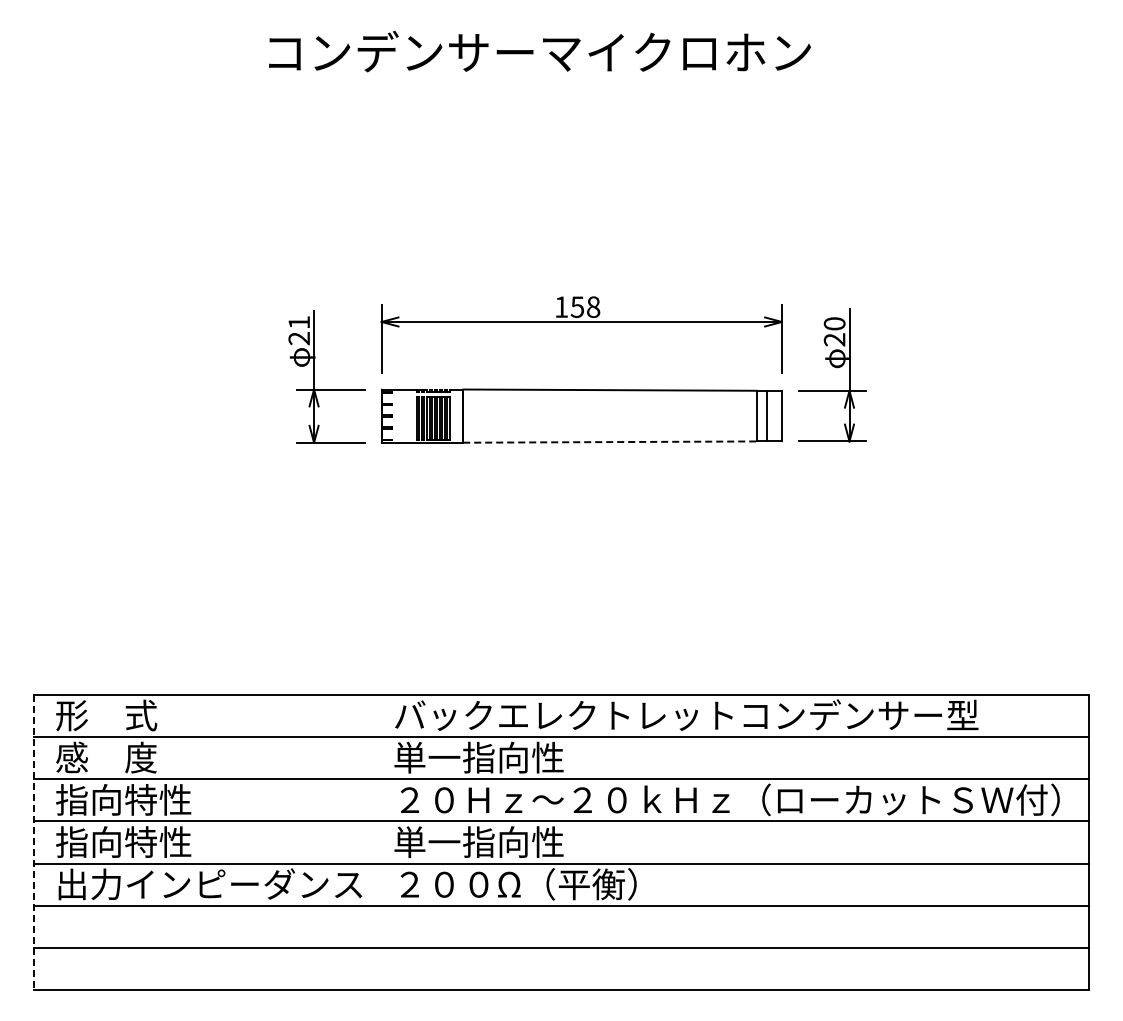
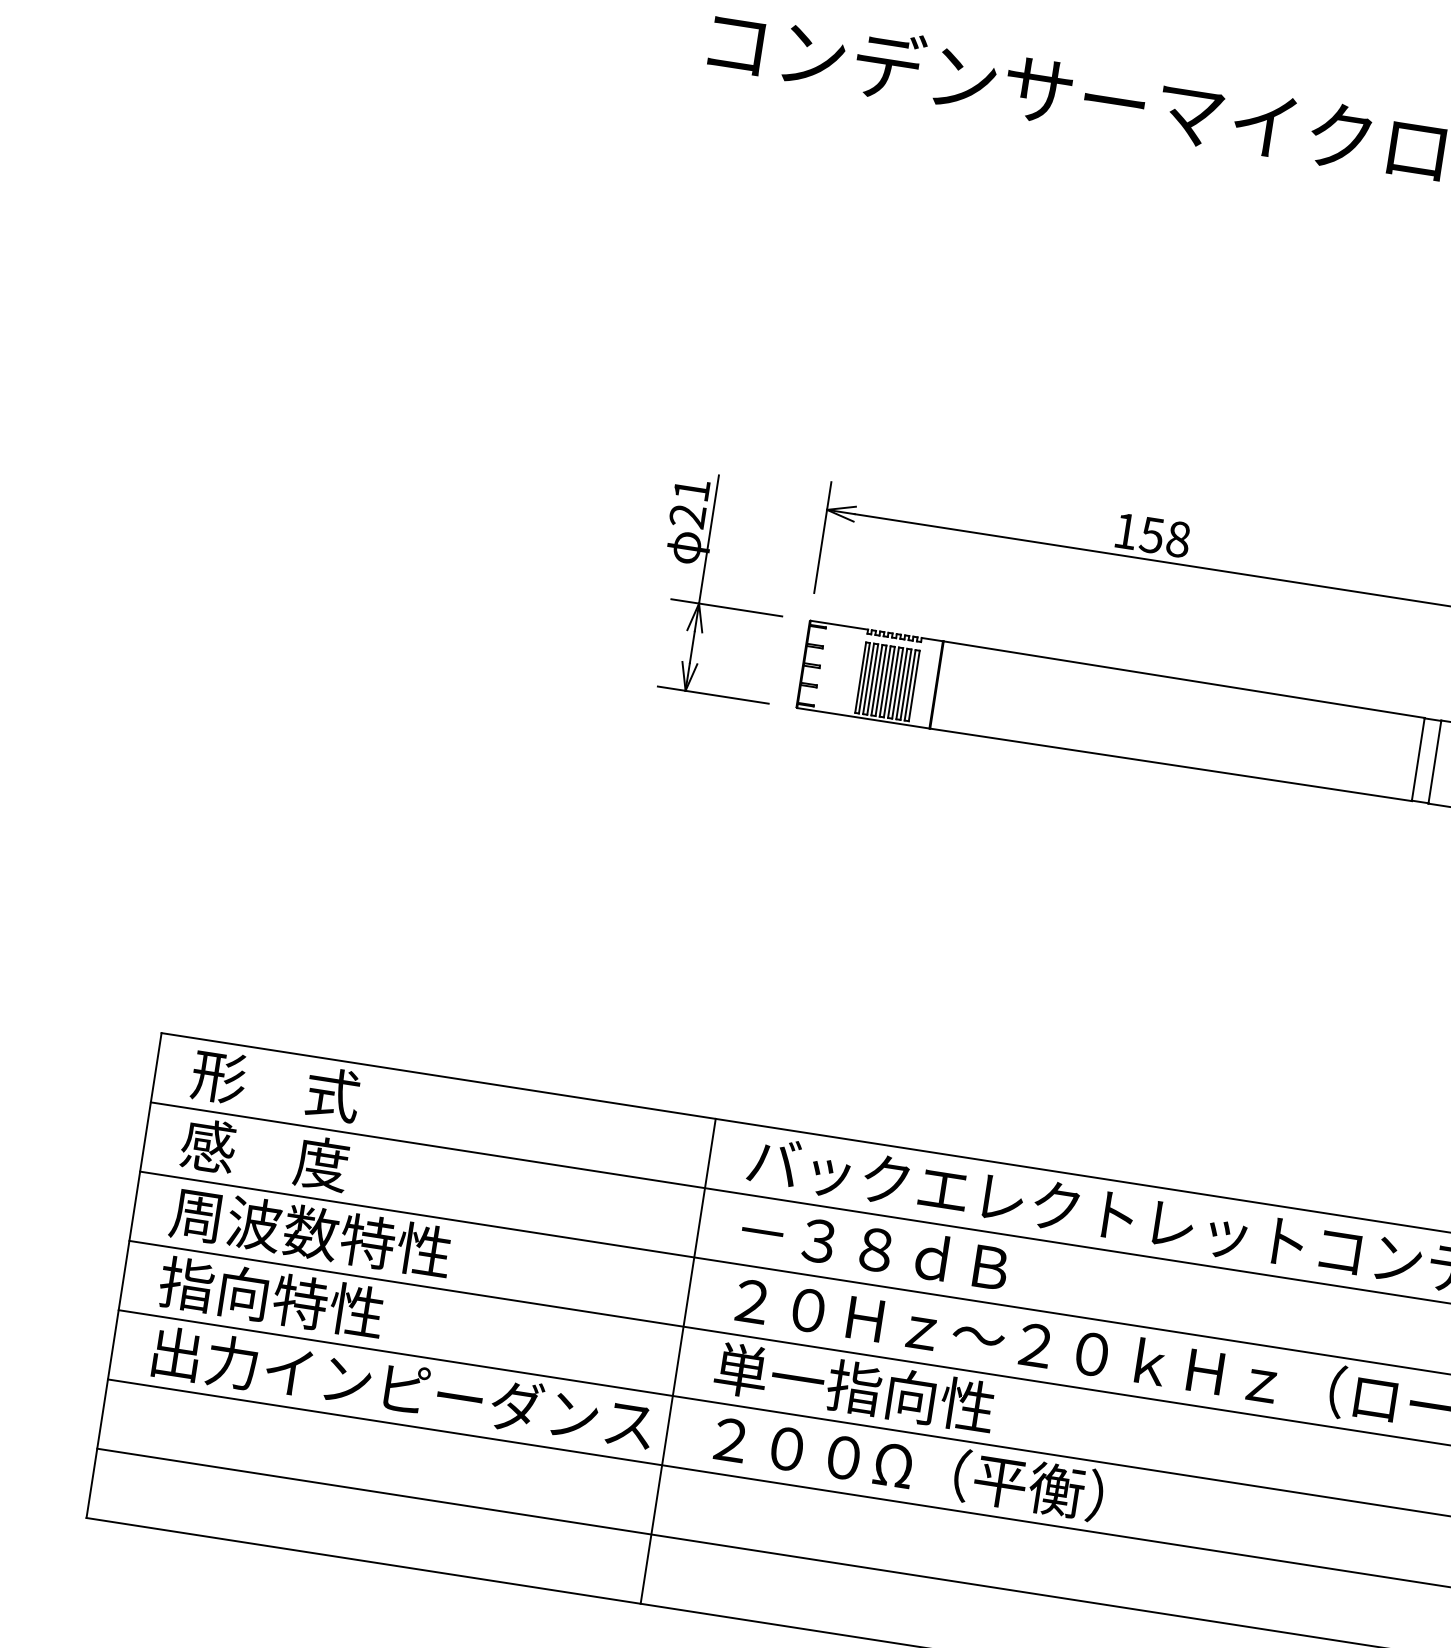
line: (609, 442) -> (1170, 765), dashed -> solid
text: (478, 757) -> (875, 1248), 単一指向性 -> －３８ｄＢ
text: (140, 799) -> (310, 1231), 指向特性 -> 周波数特性
line: (33, 842) -> (123, 1275), dashed -> solid
line: (371, 842) -> (678, 1361), added

